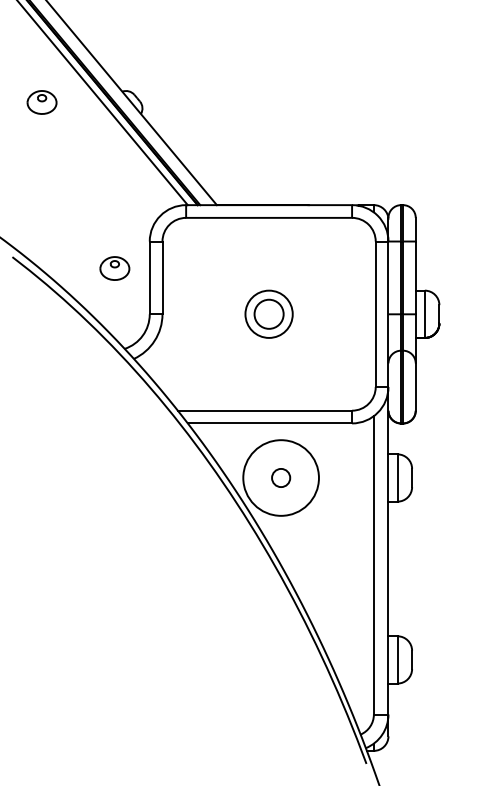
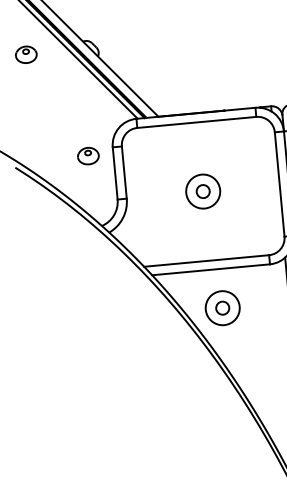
part: (114, 268) -> (88, 156), moved
circle: (269, 314) -> (203, 191), size x0.62
circle: (280, 477) -> (222, 307), size x0.62

